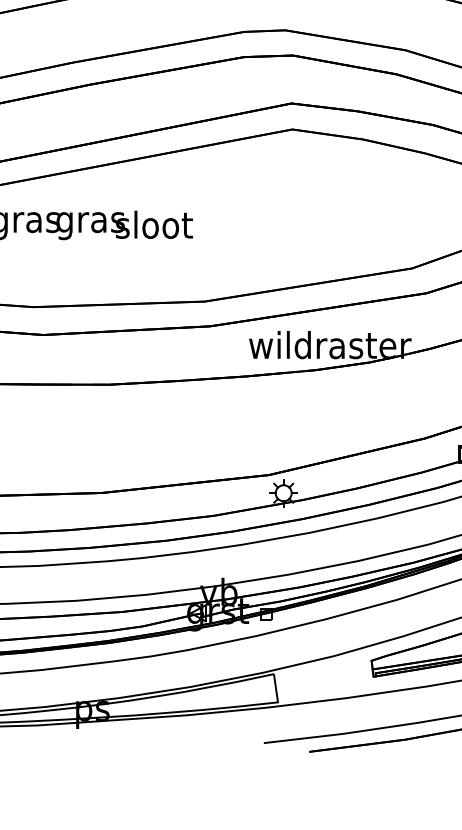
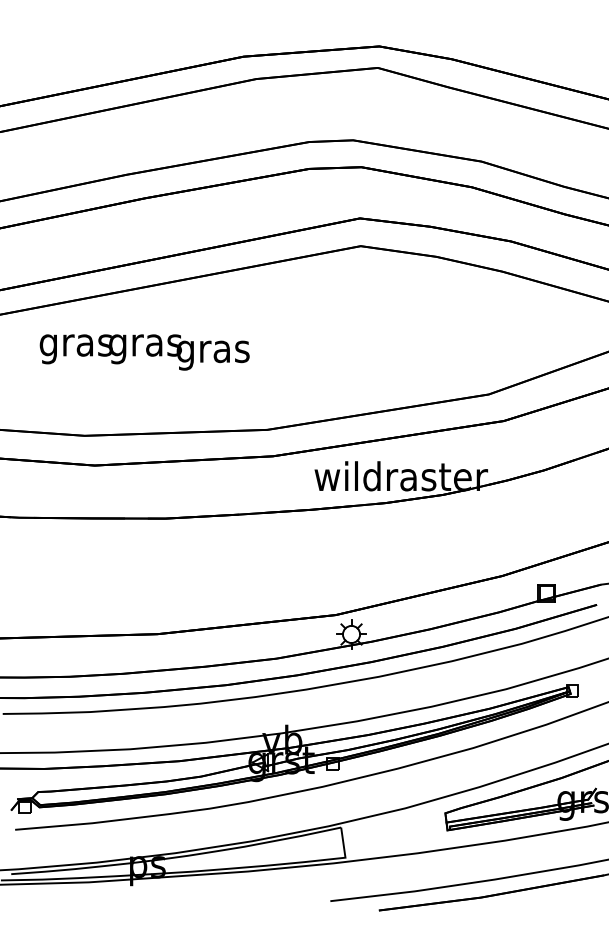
text: (154, 228) -> (213, 351), sloot -> gras

